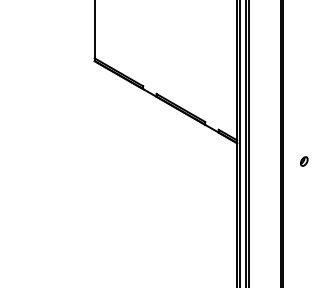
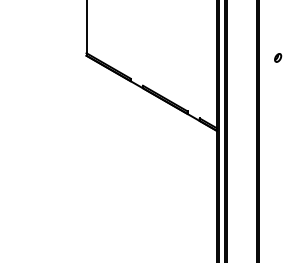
part: (304, 161) -> (278, 57), moved

